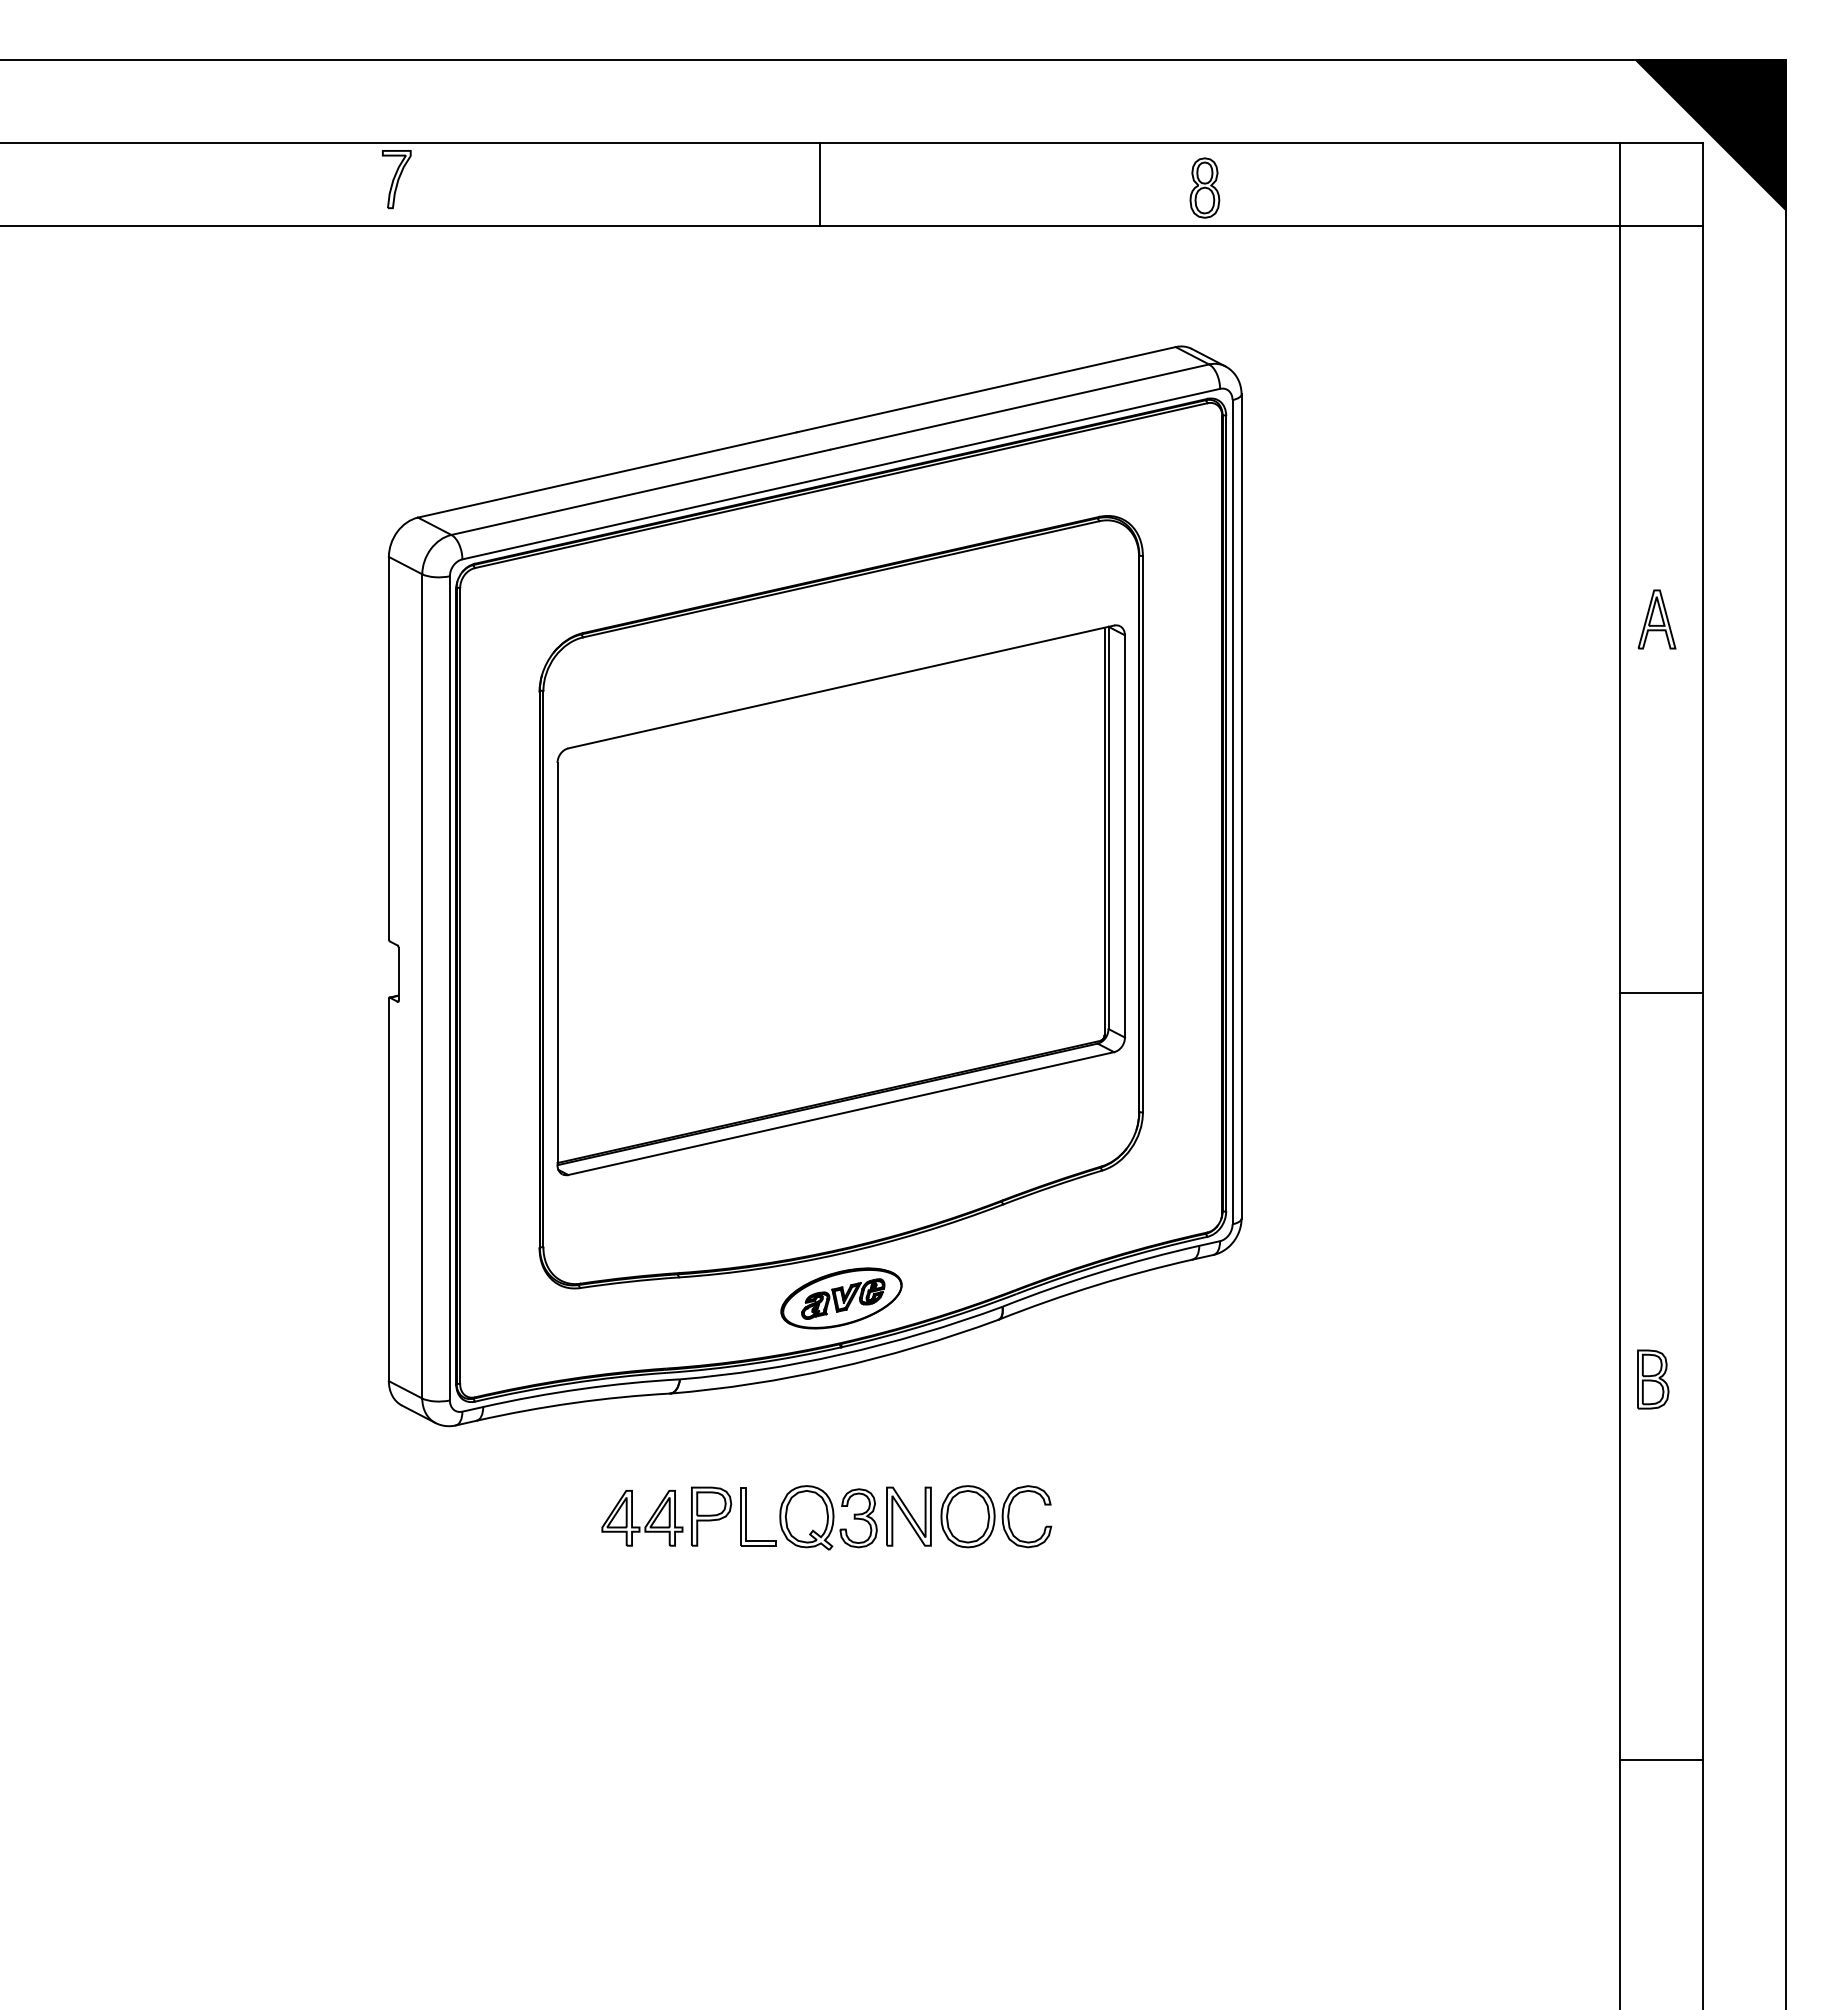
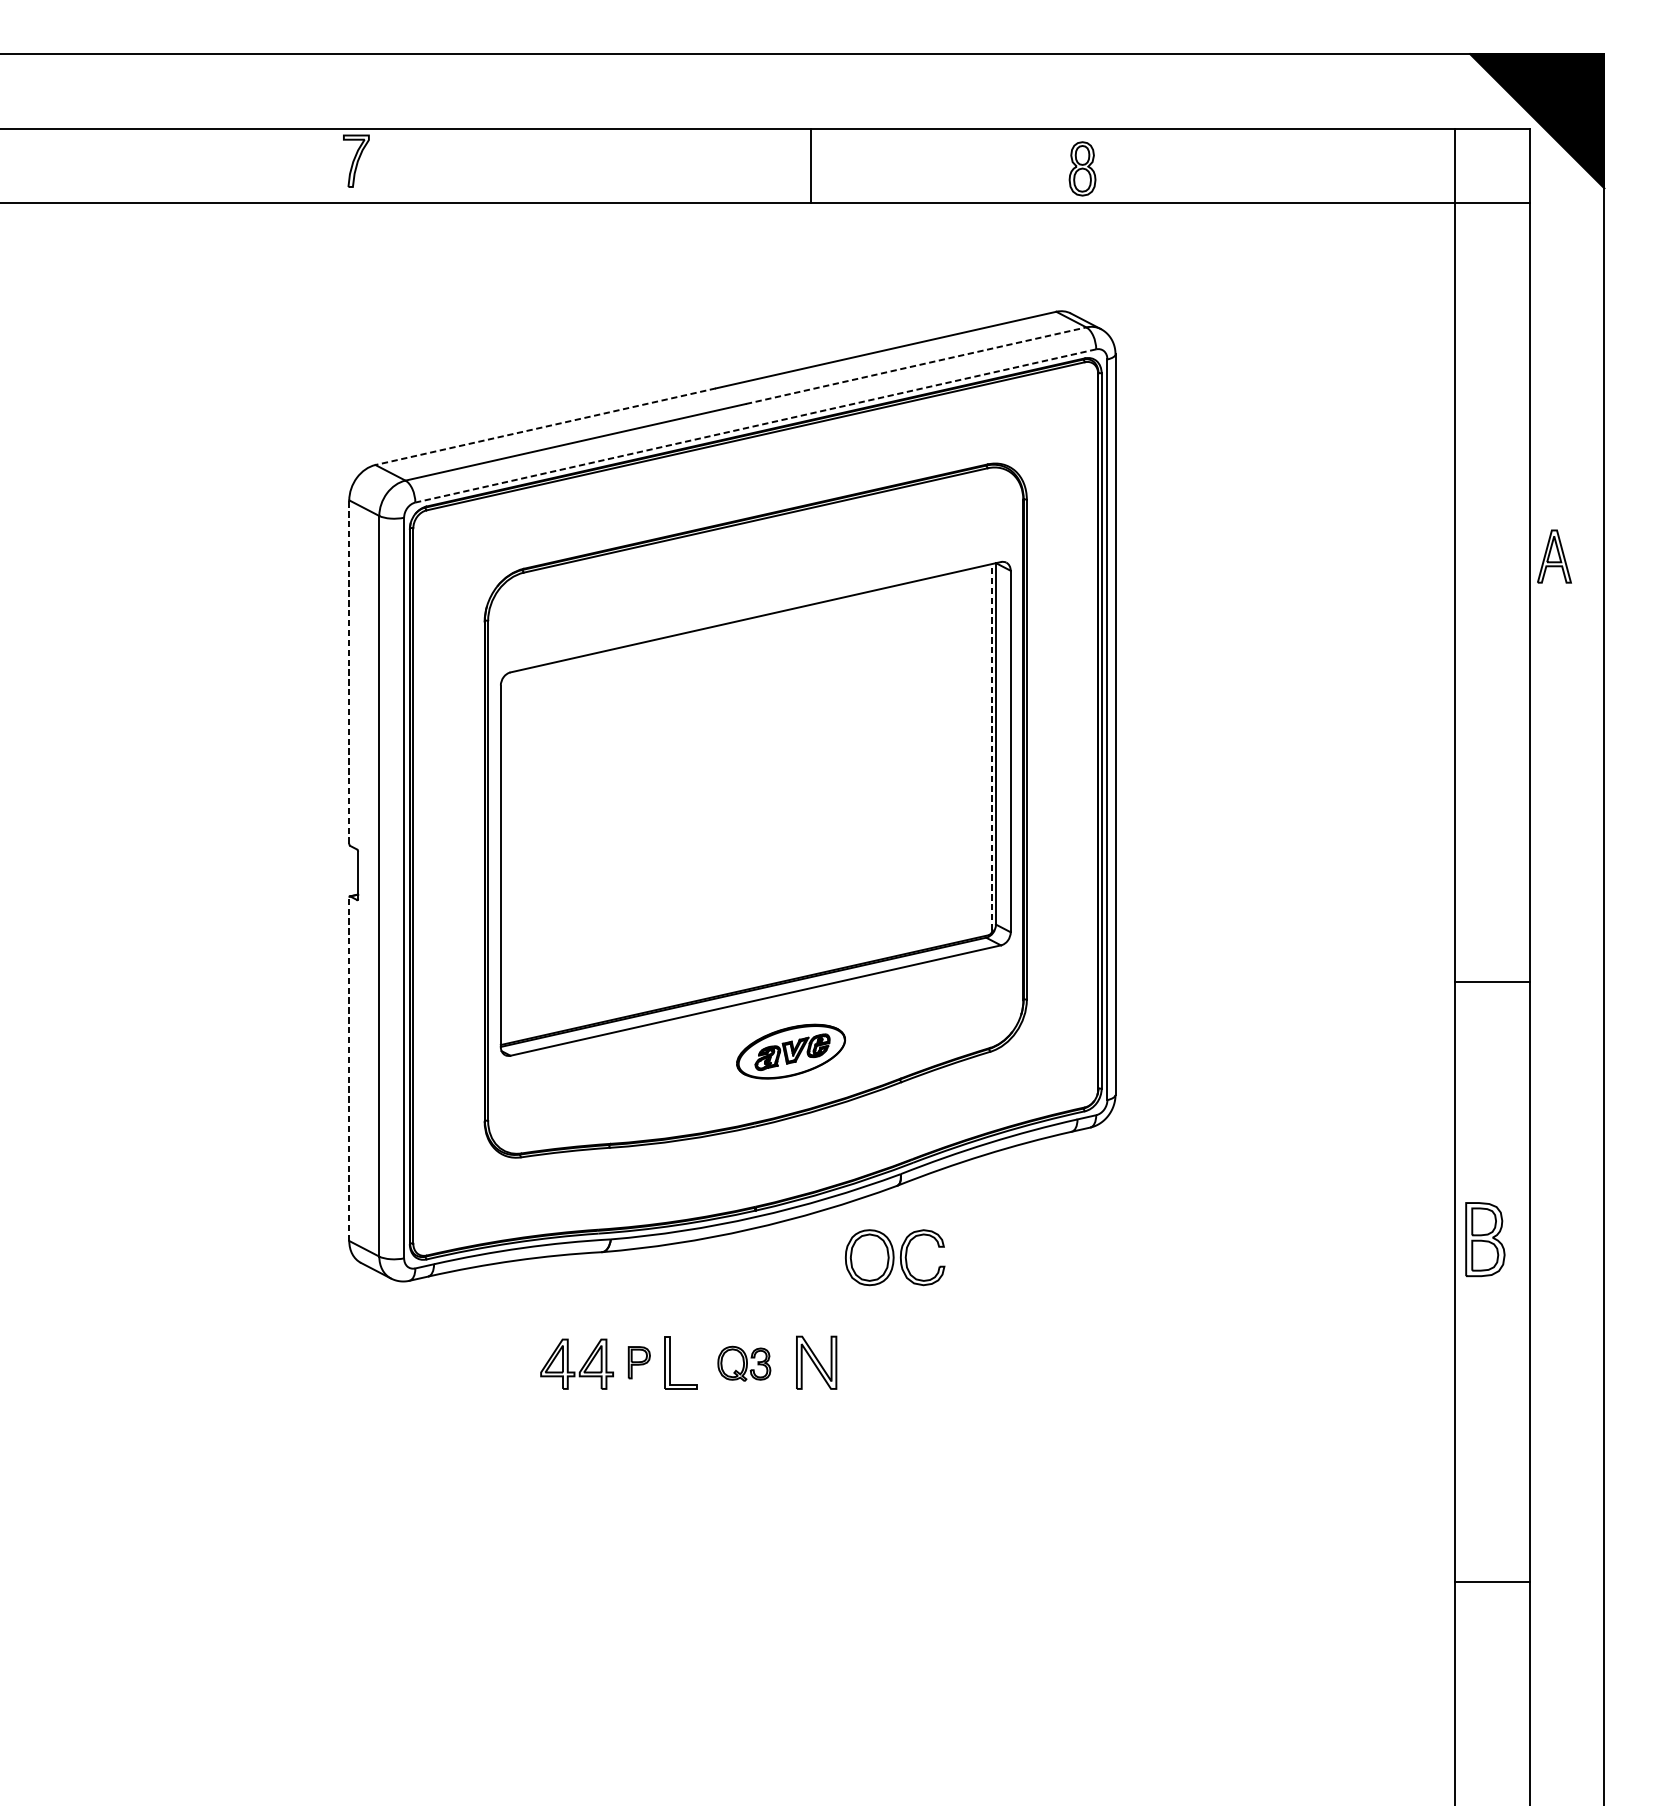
line: (820, 184) -> (811, 165), moved
line: (1020, 406) -> (916, 365), solid -> dashed
line: (840, 474) -> (755, 426), solid -> dashed
line: (606, 475) -> (544, 427), solid -> dashed
part: (1656, 619) -> (1553, 556), moved
line: (388, 747) -> (348, 671), solid -> dashed
line: (1104, 831) -> (992, 747), solid -> dashed
line: (1660, 993) -> (1491, 982), moved
line: (388, 1189) -> (348, 1068), solid -> dashed
part: (841, 1298) -> (791, 1051), moved
part: (1653, 1379) -> (1485, 1239), size x1.4
part: (711, 1516) -> (639, 1362), size x0.6
part: (996, 1516) -> (895, 1257), moved
part: (828, 1517) -> (744, 1363), size x0.6

